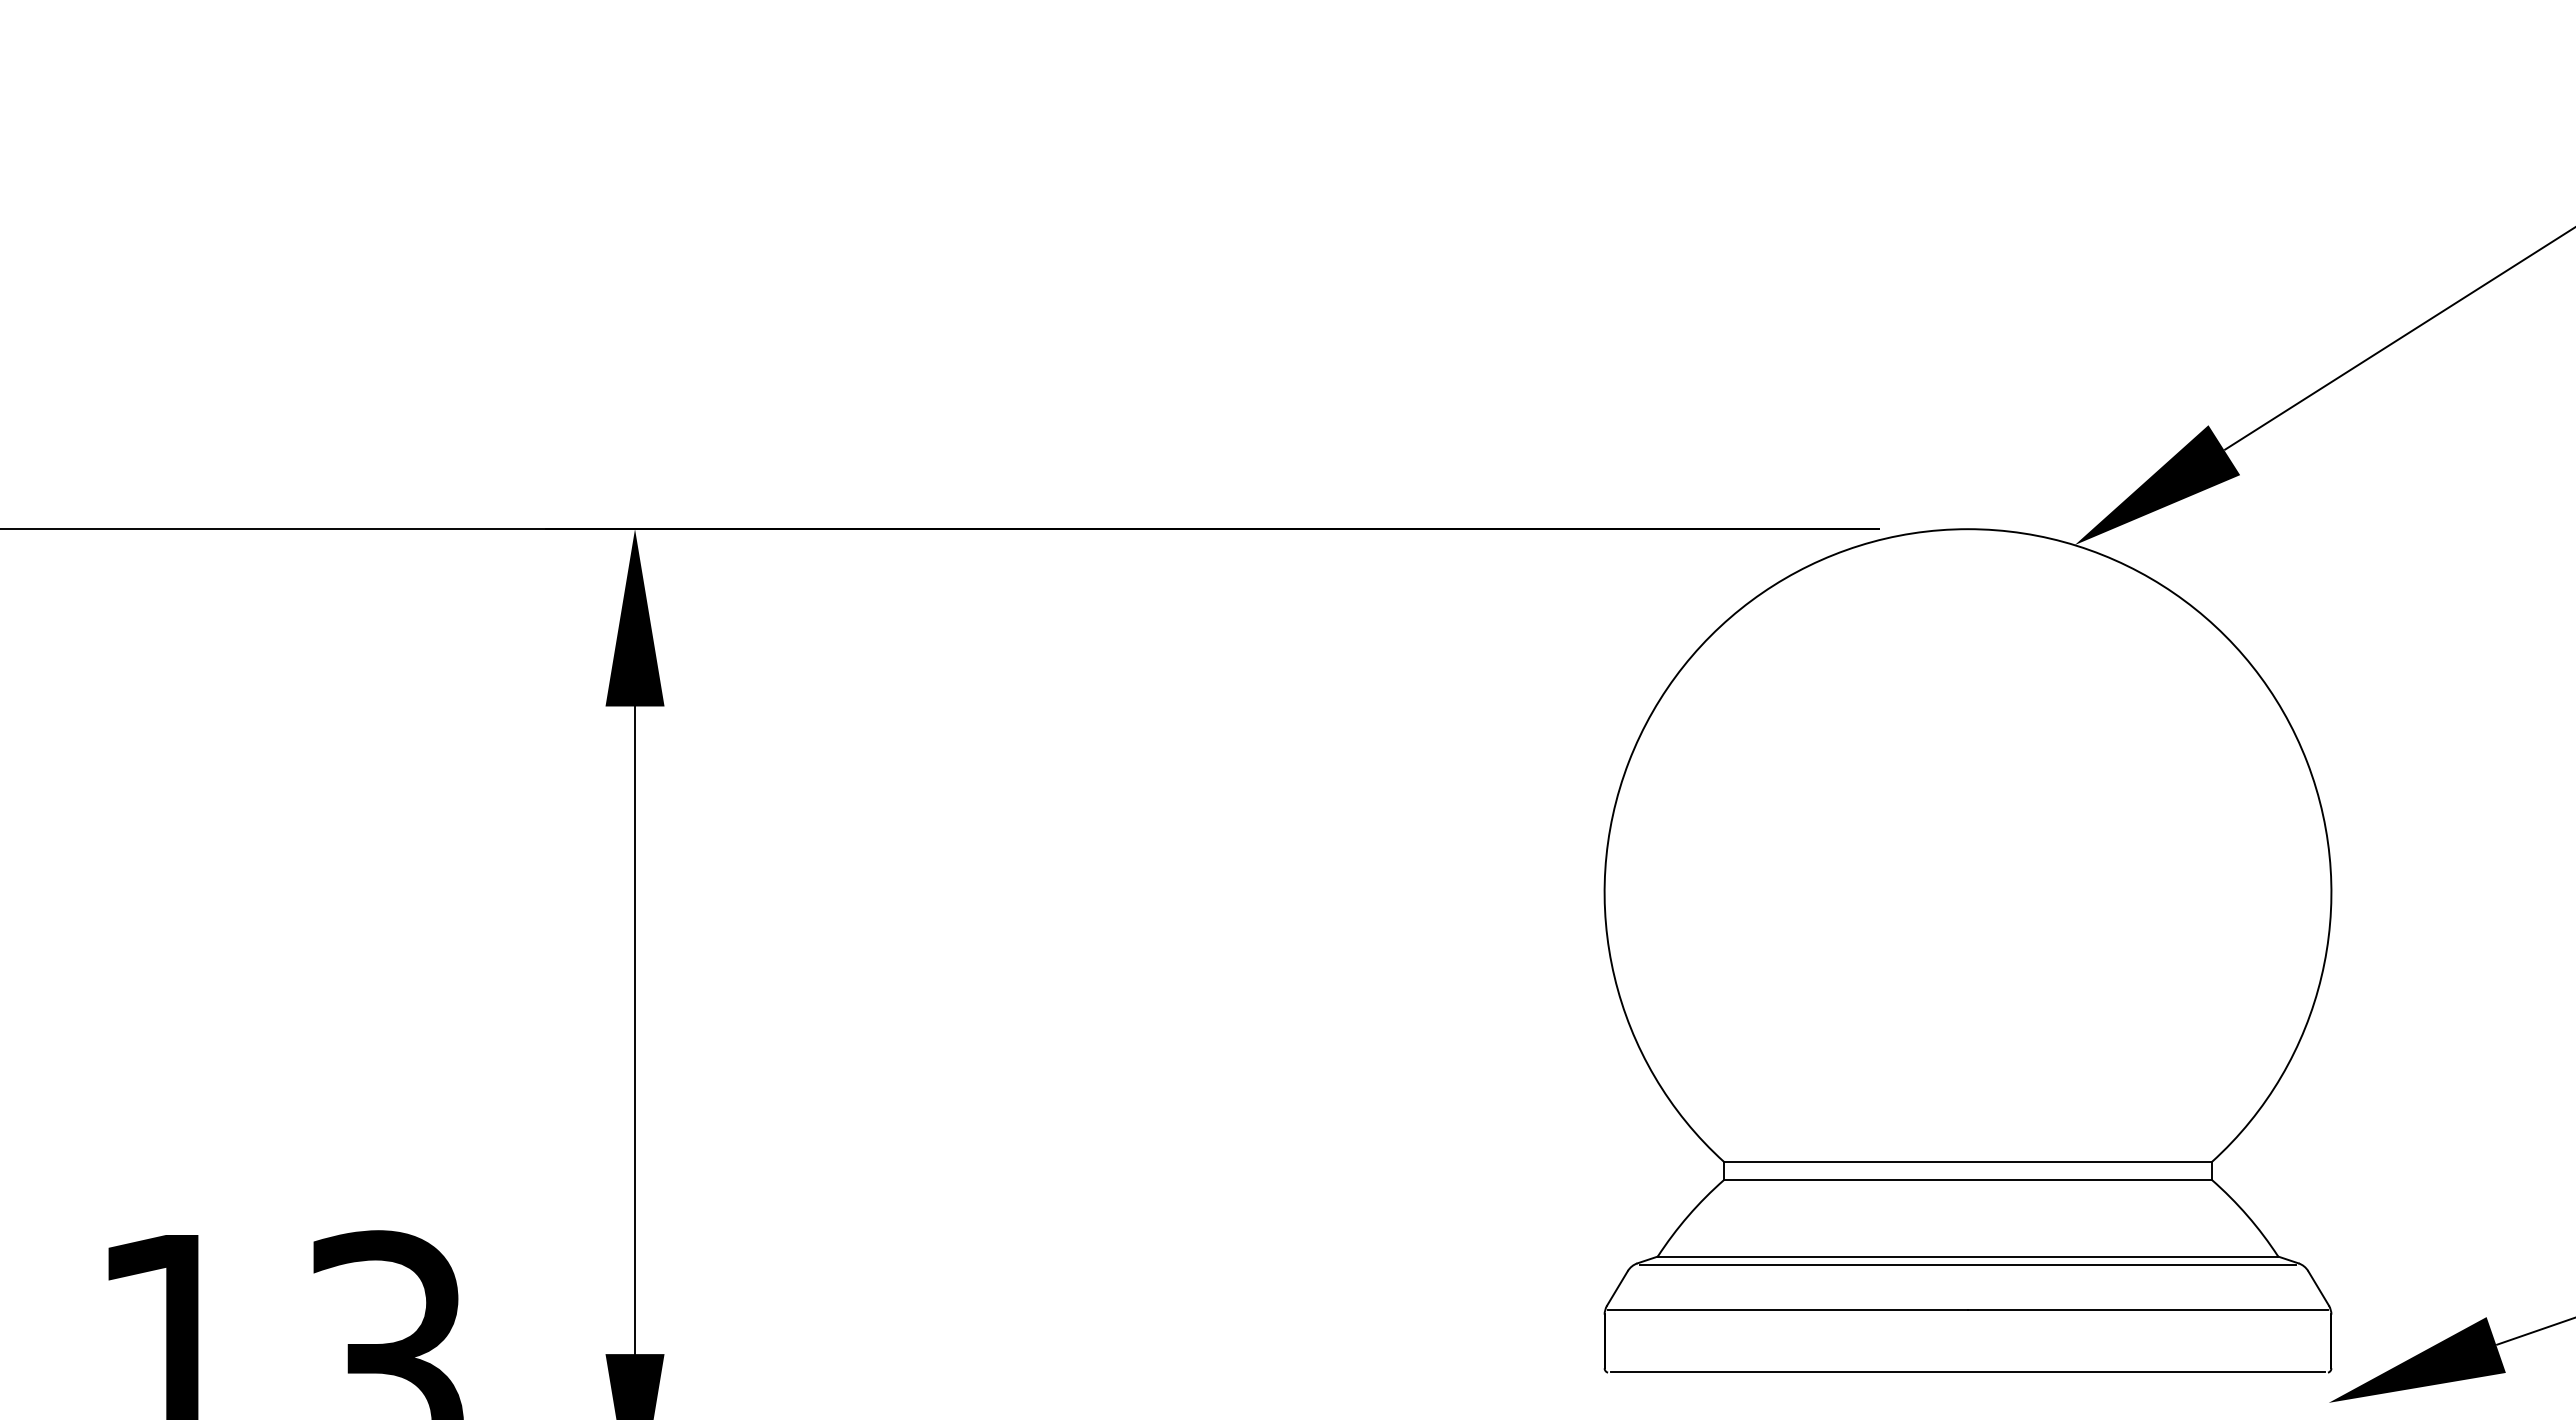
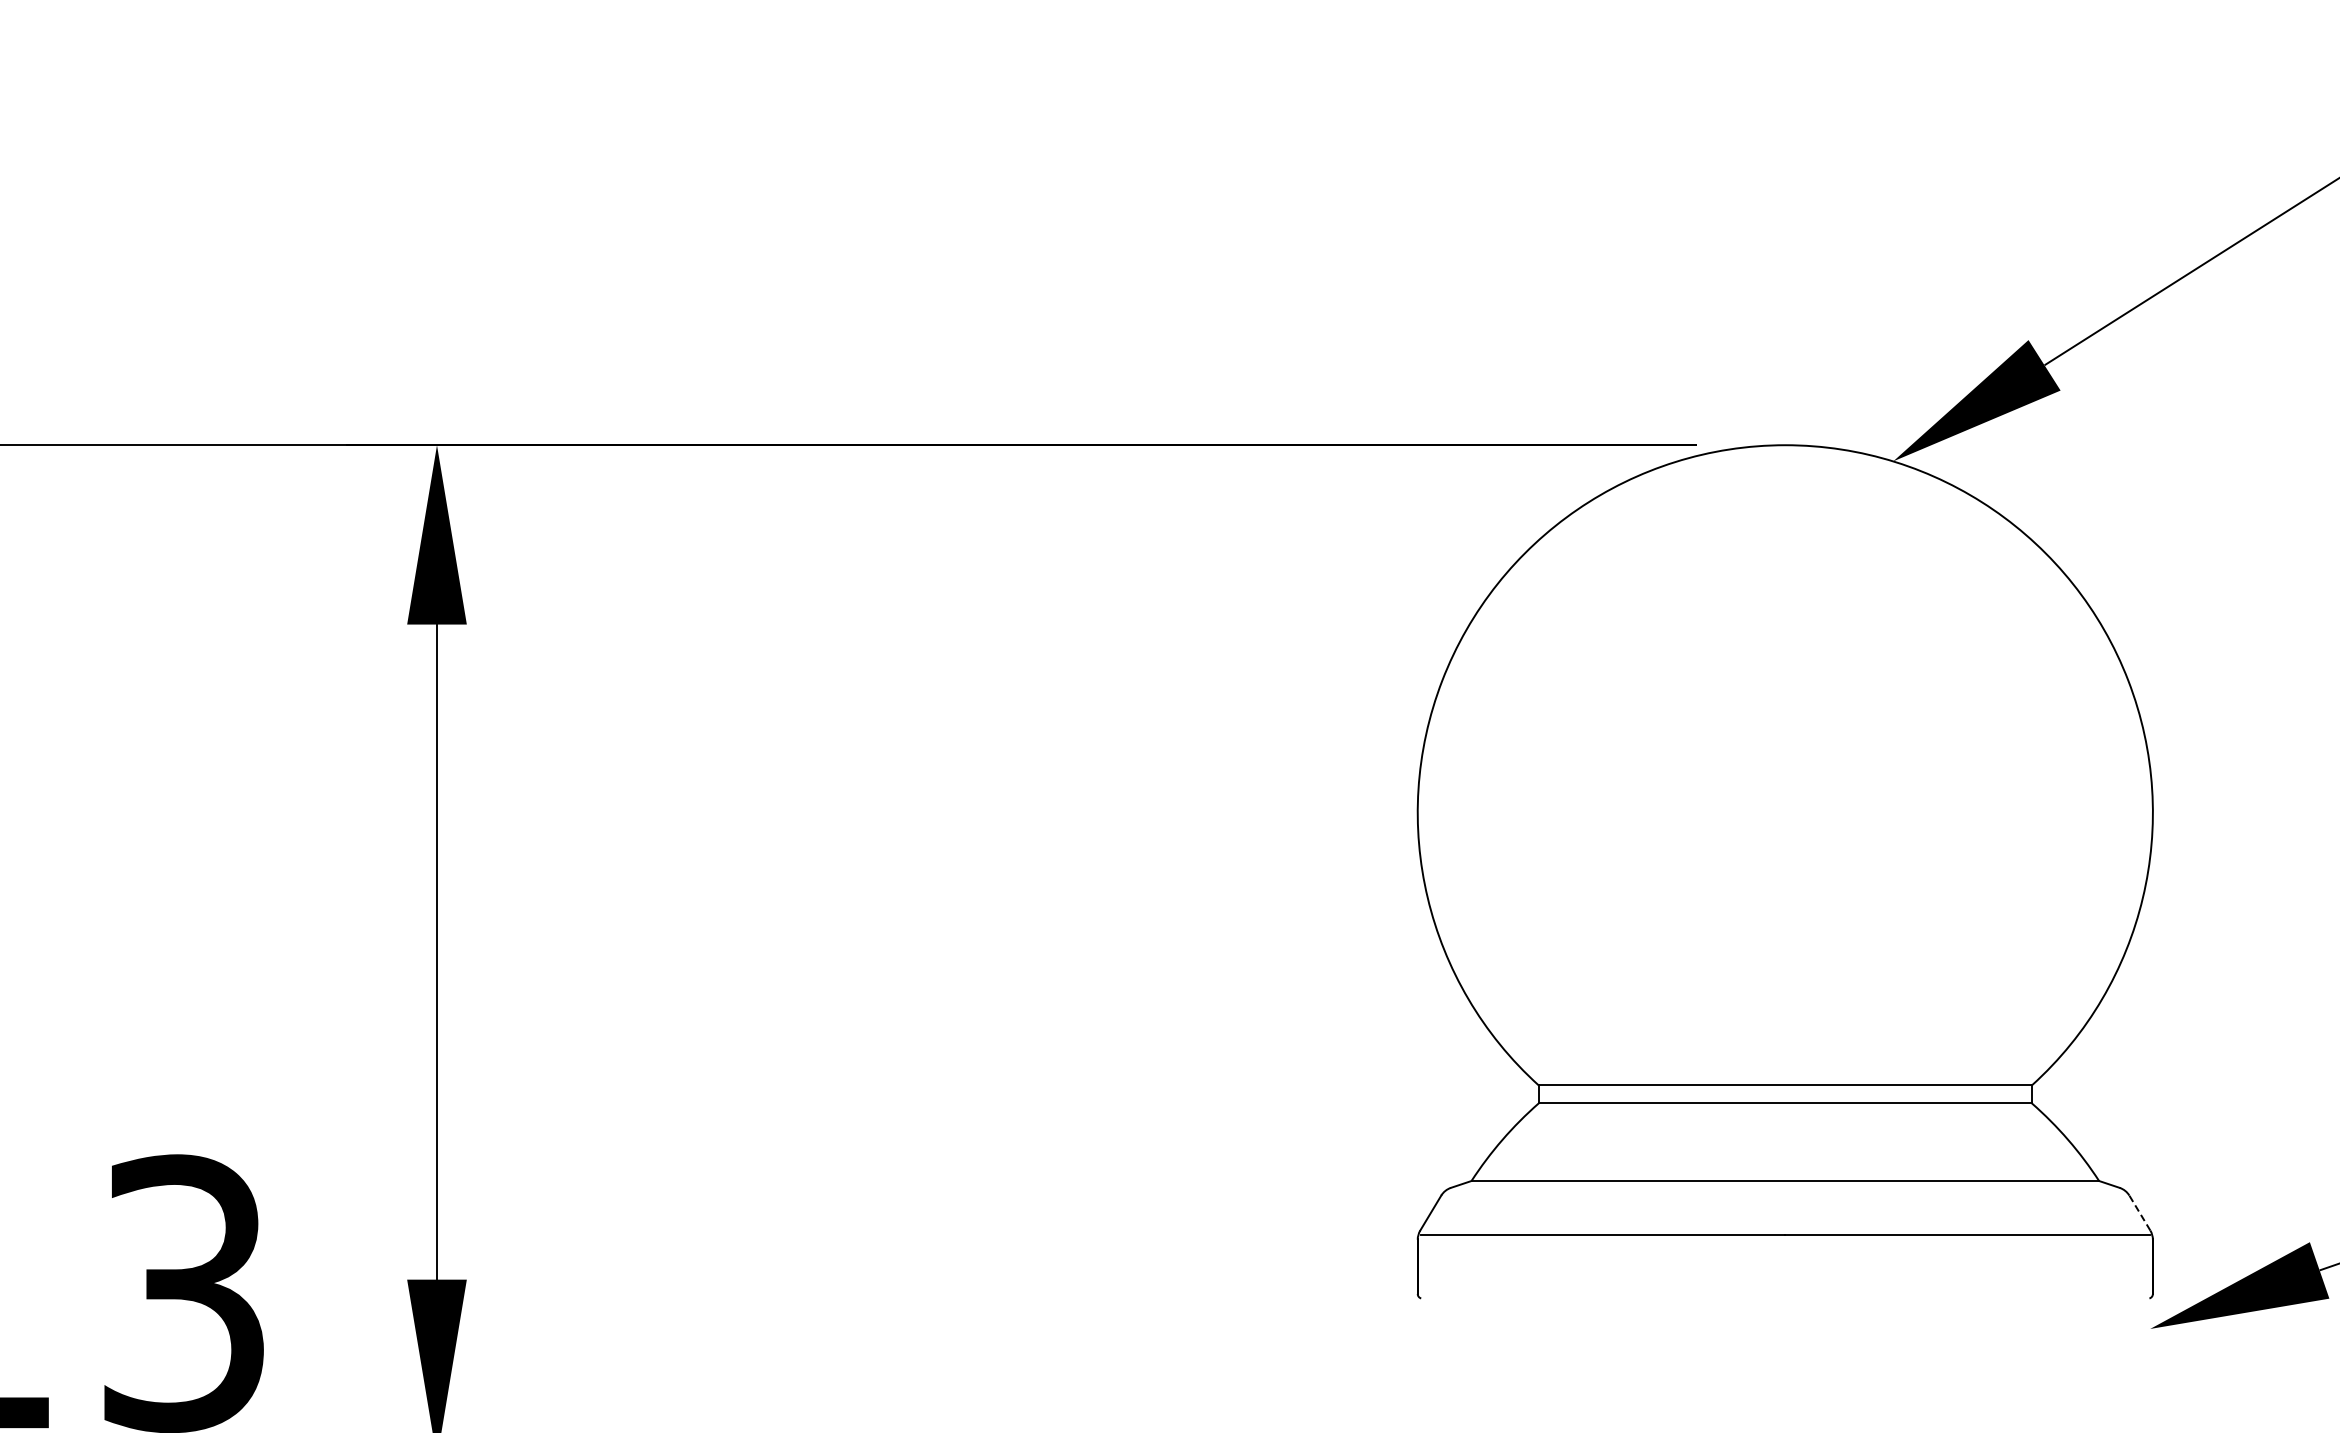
line: (1967, 1265) -> (1784, 1190), removed
line: (2318, 1287) -> (2139, 1212), solid -> dashed
line: (1967, 1371) -> (1784, 1297), removed

